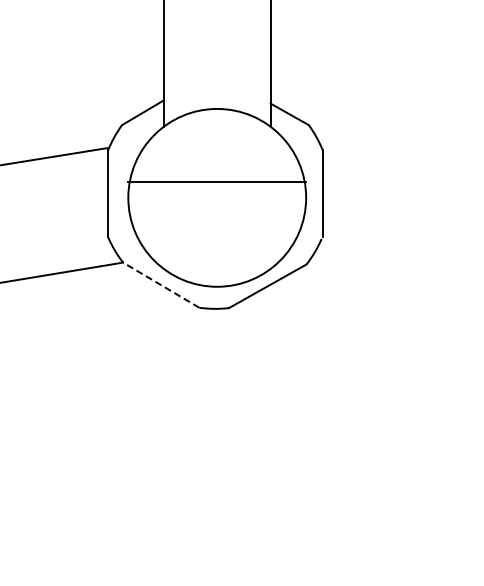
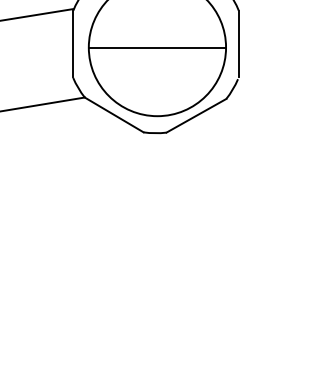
line: (217, 182) -> (157, 48), moved
line: (160, 284) -> (113, 114), dashed -> solid

